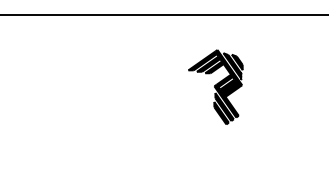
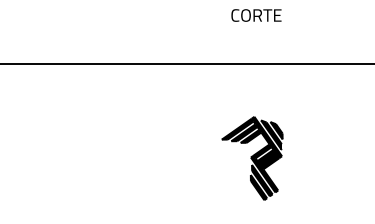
part: (215, 87) -> (252, 158), moved

